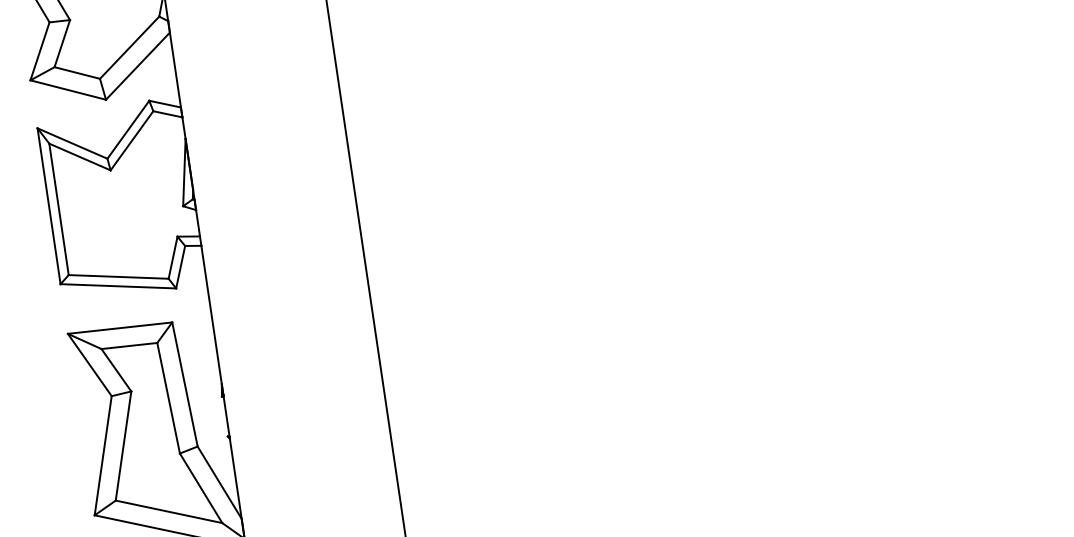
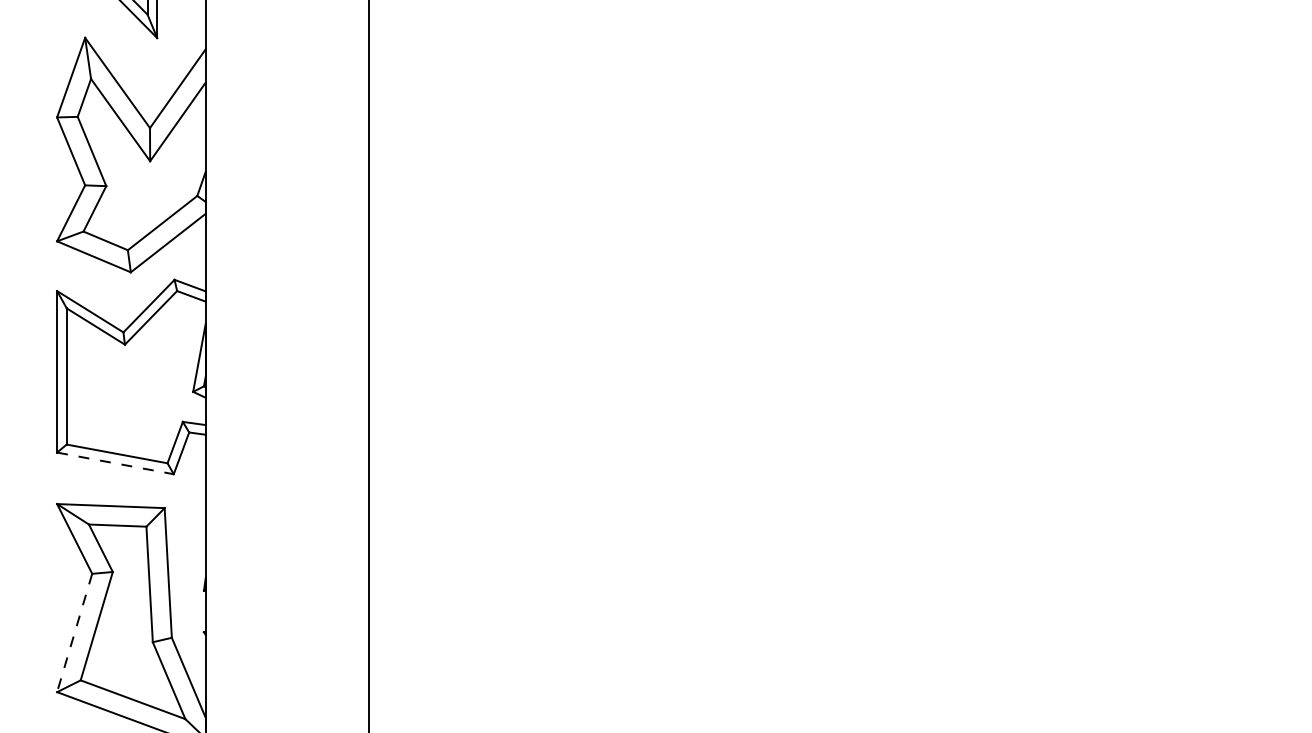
line: (118, 286) -> (115, 463), solid -> dashed
line: (102, 455) -> (74, 632), solid -> dashed

